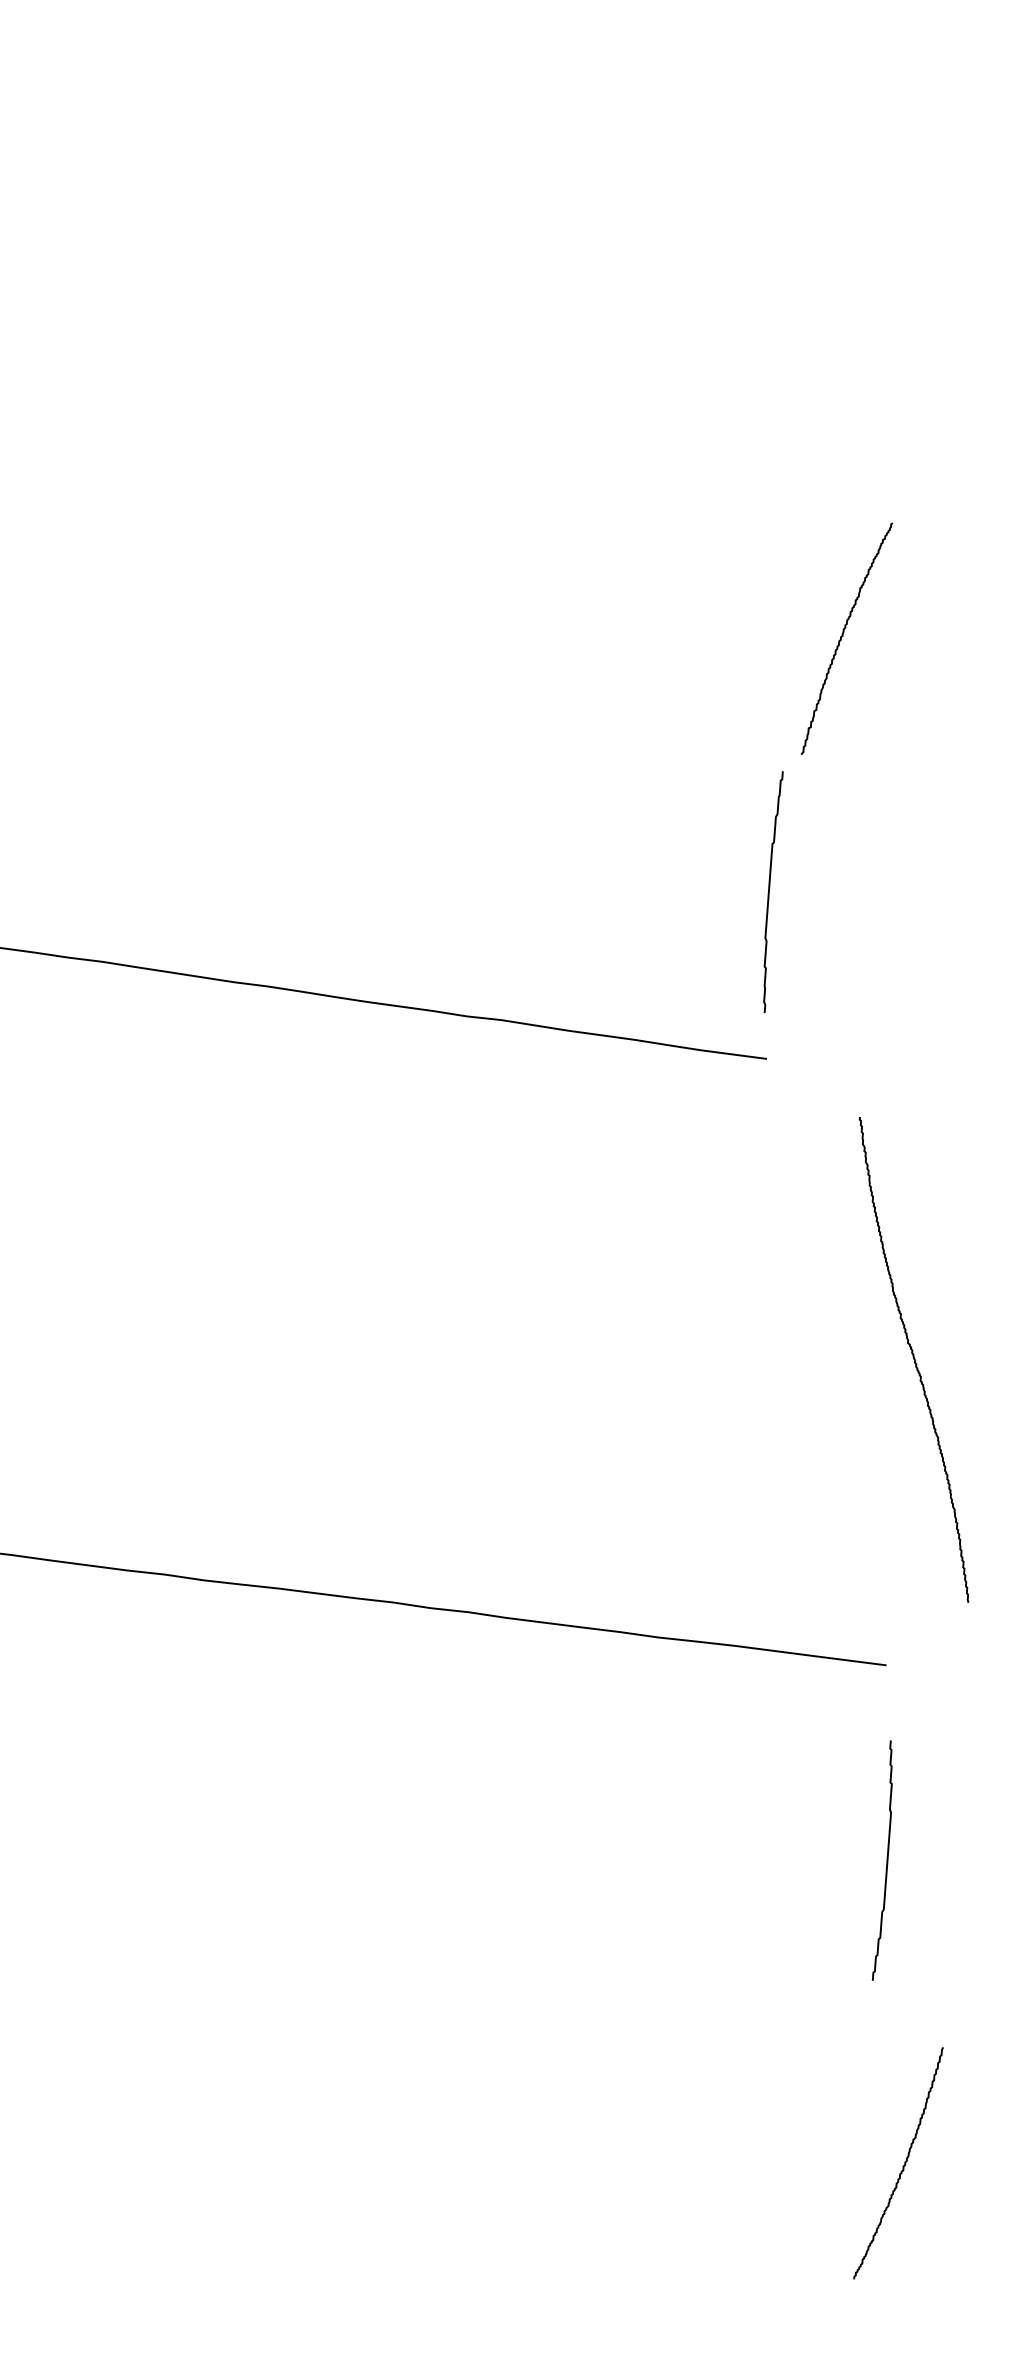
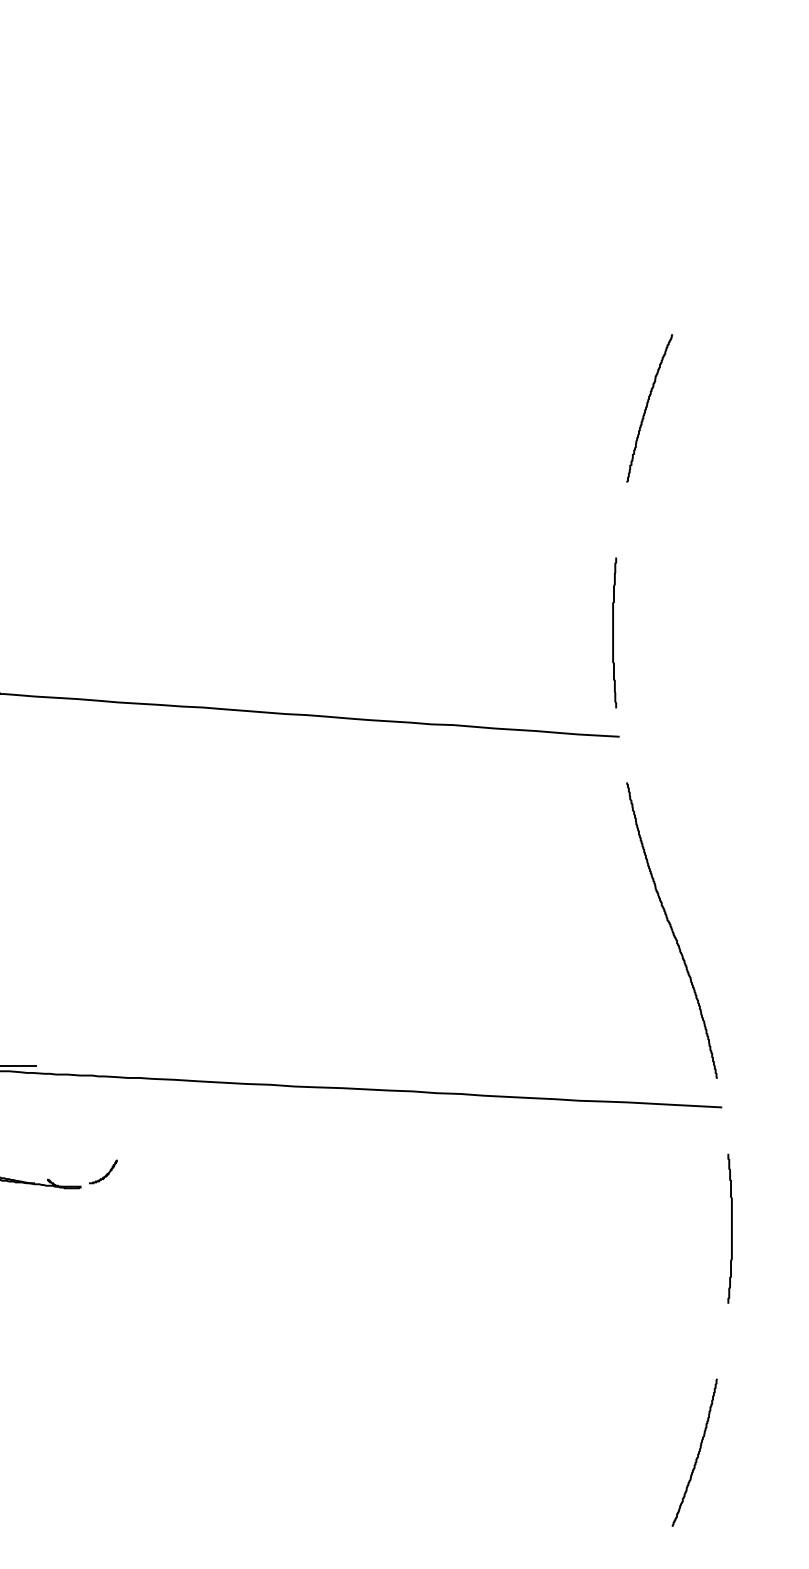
curve: (843, 637) -> (647, 407), moved
part: (913, 1359) -> (671, 930), moved
curve: (902, 2164) -> (697, 1453), moved

